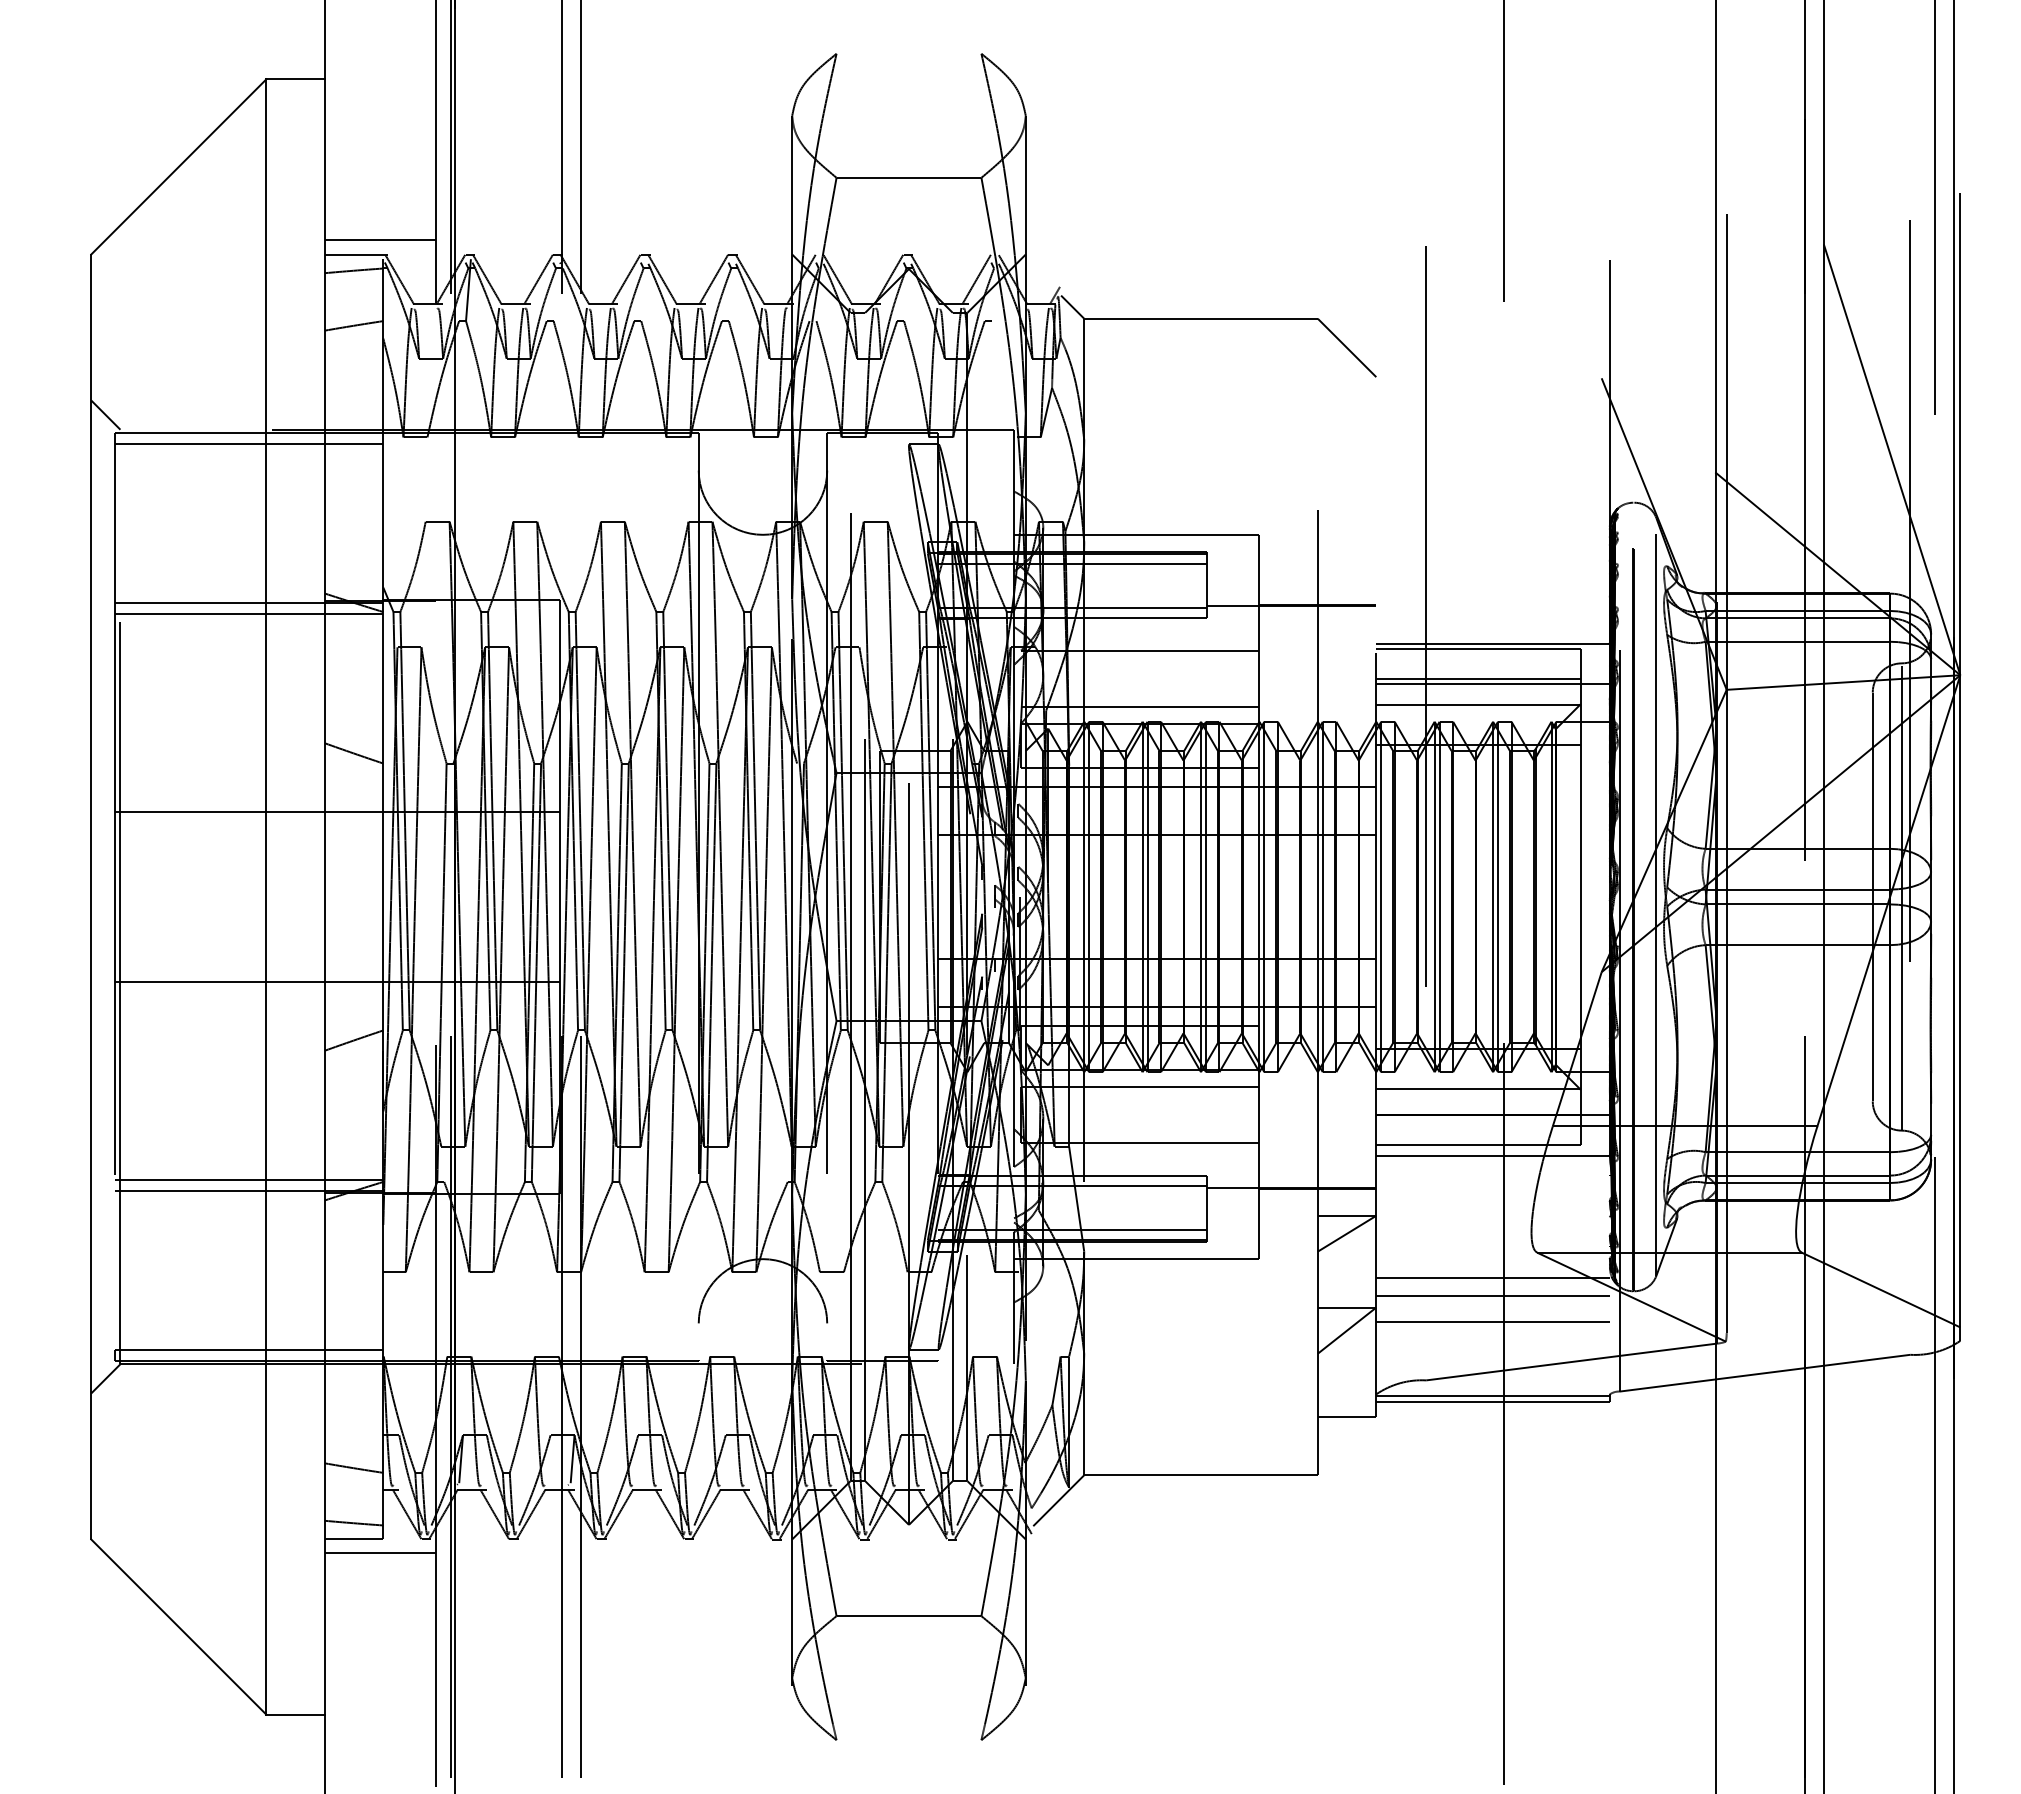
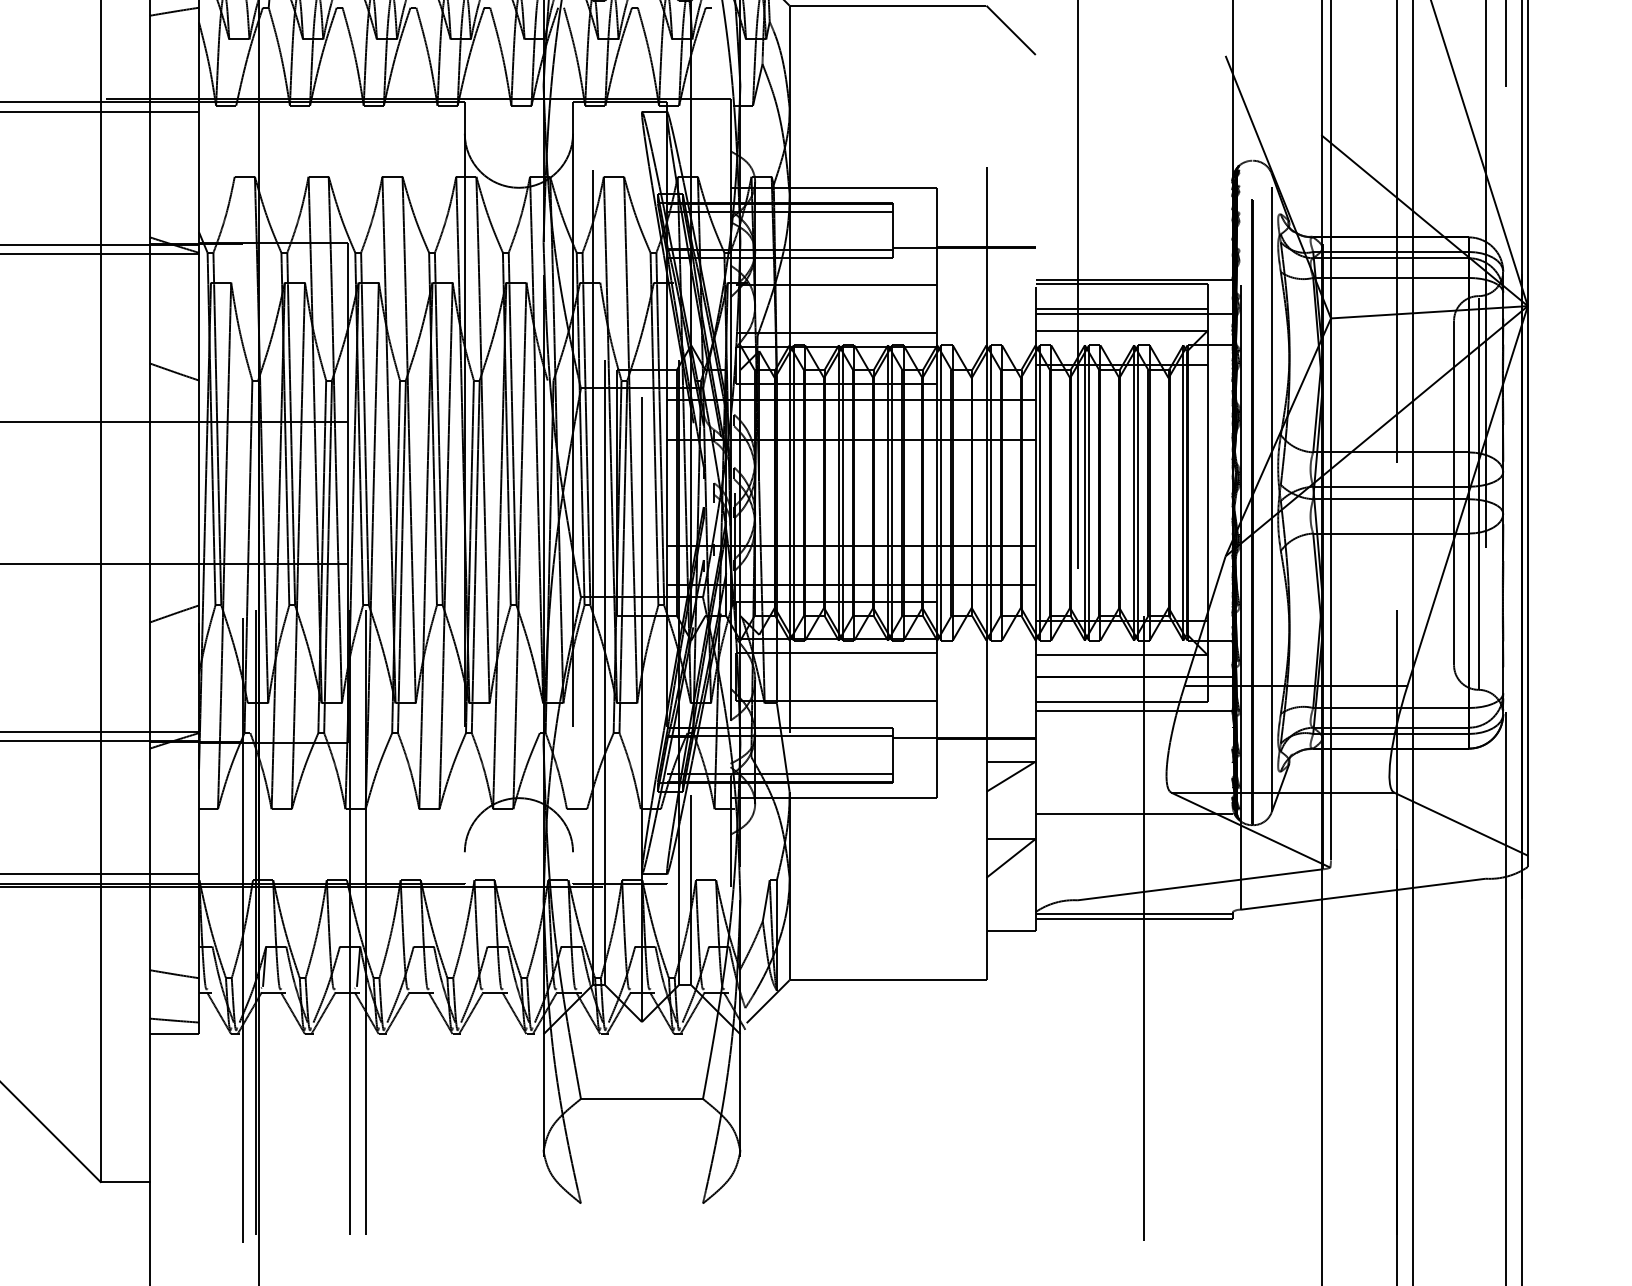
line: (1492, 1296) -> (1133, 829), removed
line: (1492, 1321) -> (1133, 850), removed
line: (379, 1553) -> (195, 1046), removed

